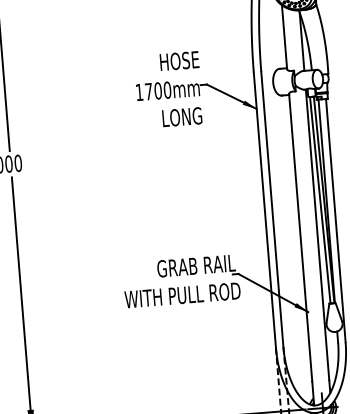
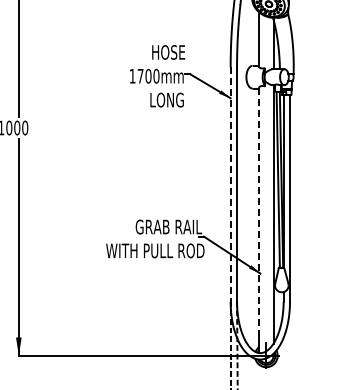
line: (264, 211) -> (230, 185), solid -> dashed
line: (301, 238) -> (259, 210), solid -> dashed

